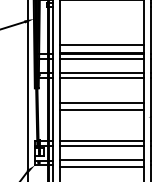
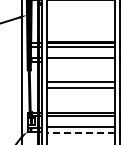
line: (101, 45) -> (80, 36), removed
line: (101, 77) -> (80, 61), removed
line: (102, 167) -> (81, 133), solid -> dashed

